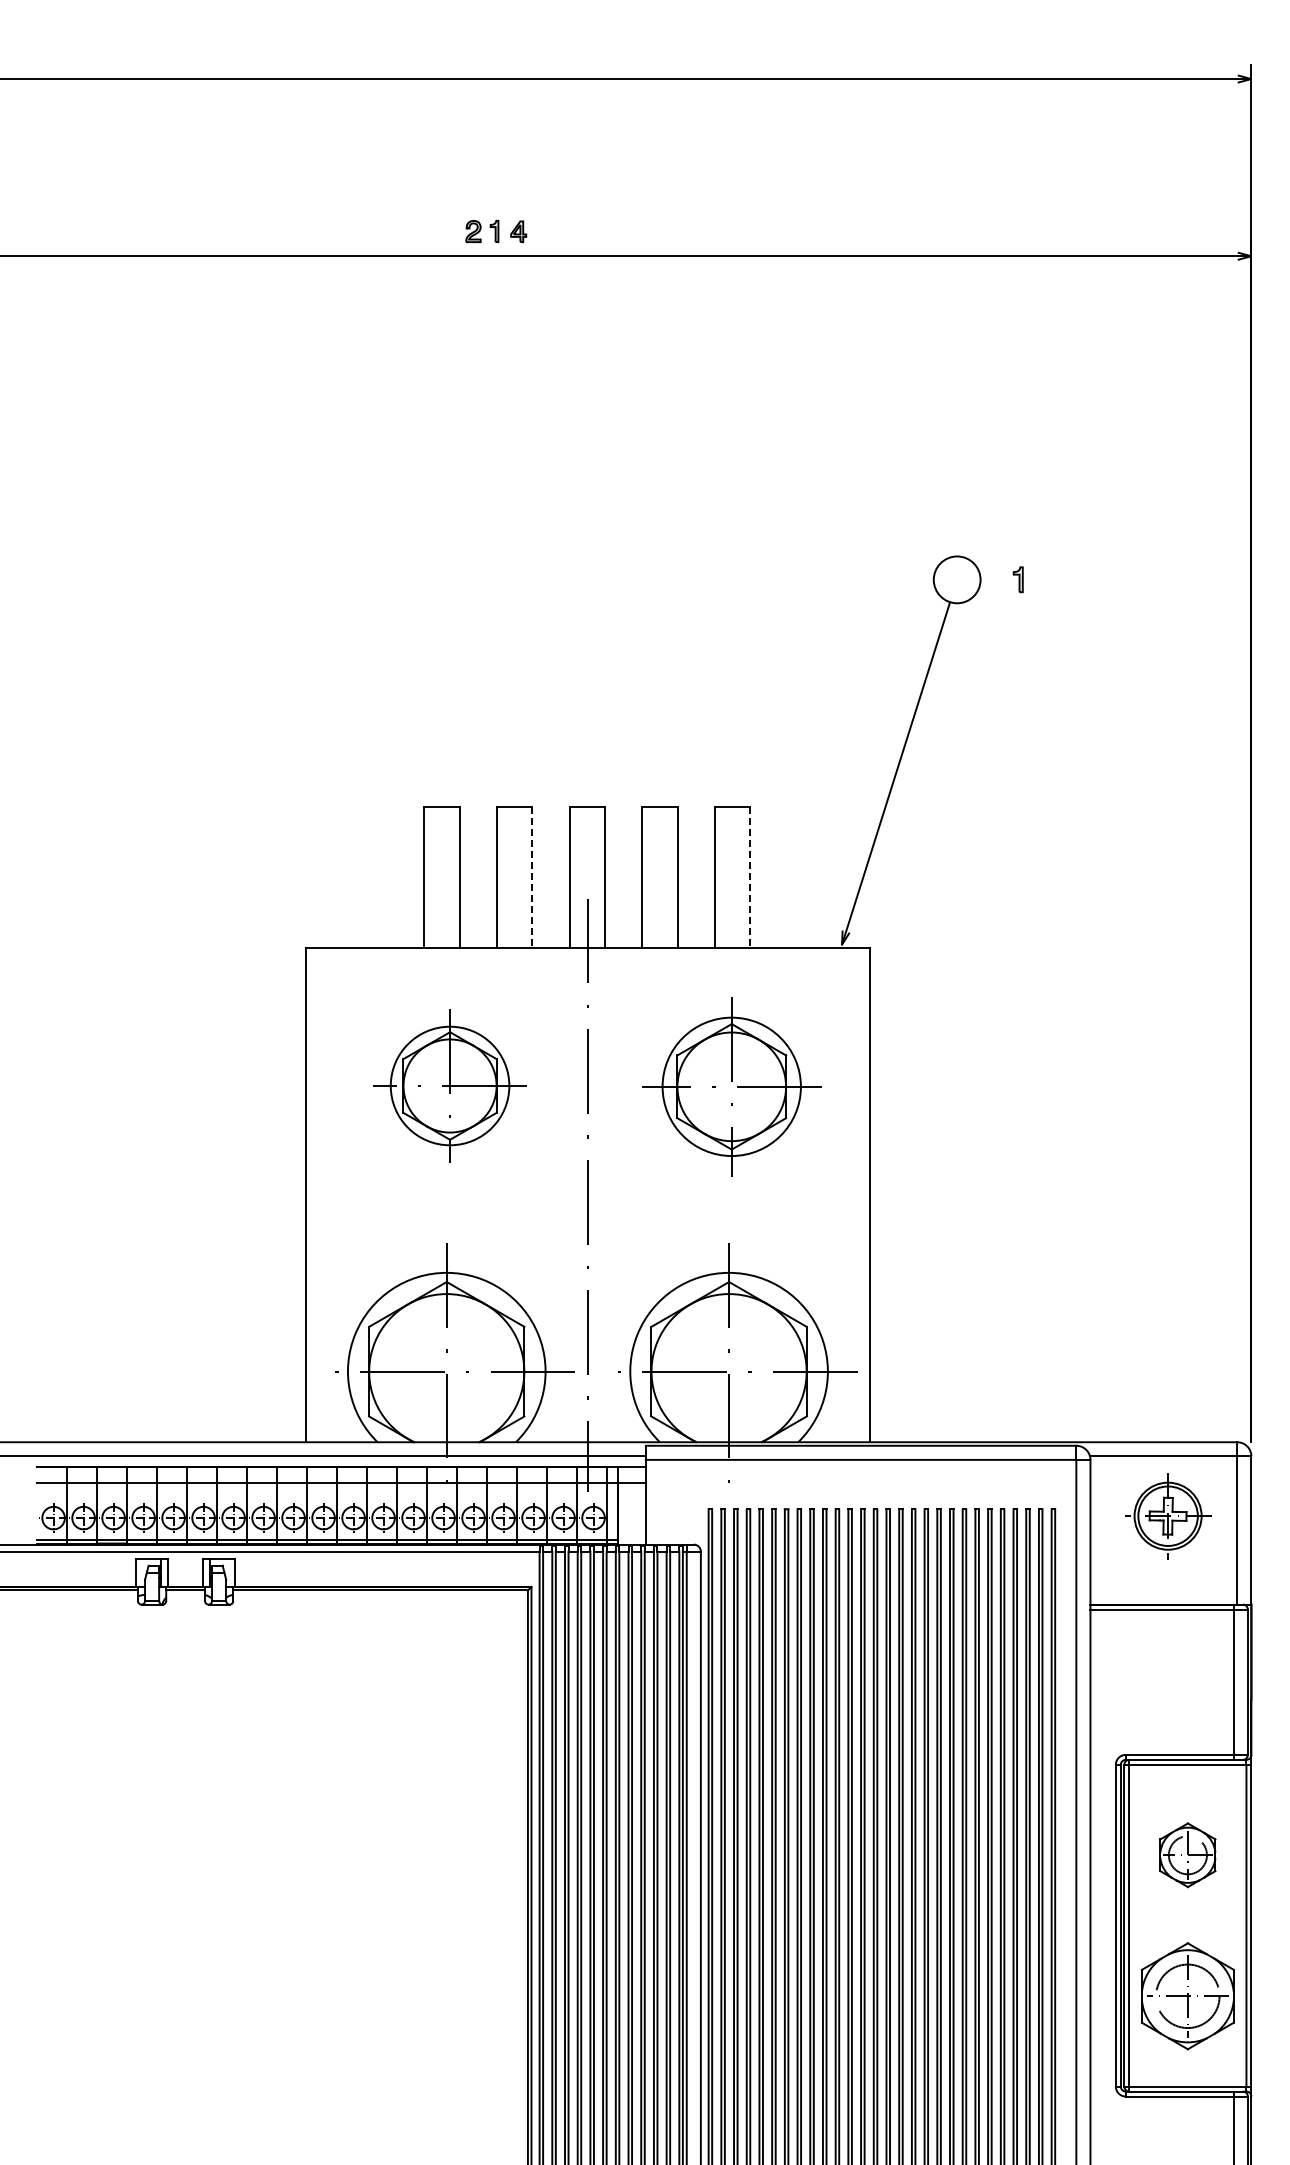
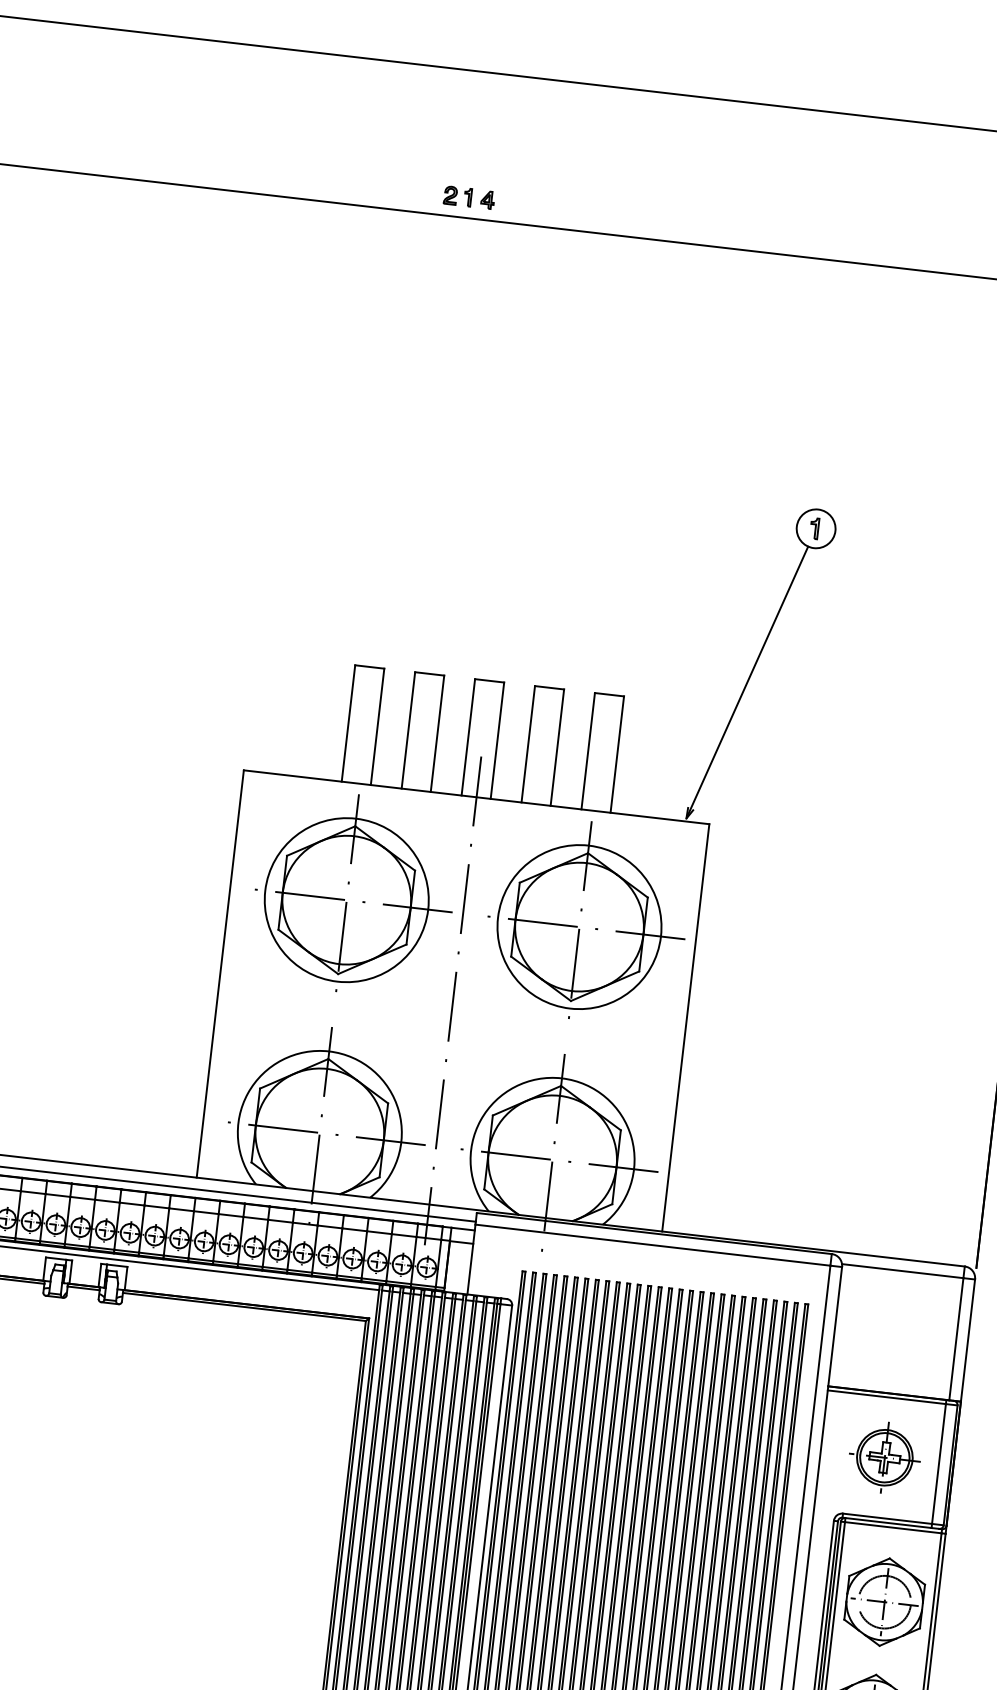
part: (1017, 579) -> (813, 528), moved
line: (532, 877) -> (437, 733), dashed -> solid
line: (750, 877) -> (617, 754), dashed -> solid
part: (454, 1080) -> (353, 893), size x1.67
part: (737, 1080) -> (587, 920), size x1.43
part: (1168, 1516) -> (885, 1458), moved
part: (1187, 1855) -> (884, 1602), size x1.67

